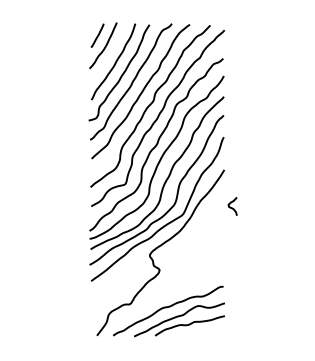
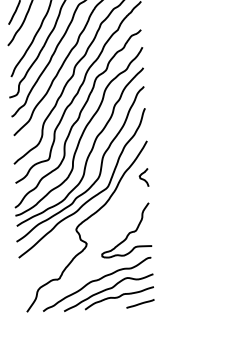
curve: (232, 207) -> (143, 178), moved
curve: (201, 261) -> (128, 233), added
line: (210, 332) -> (140, 304), added

